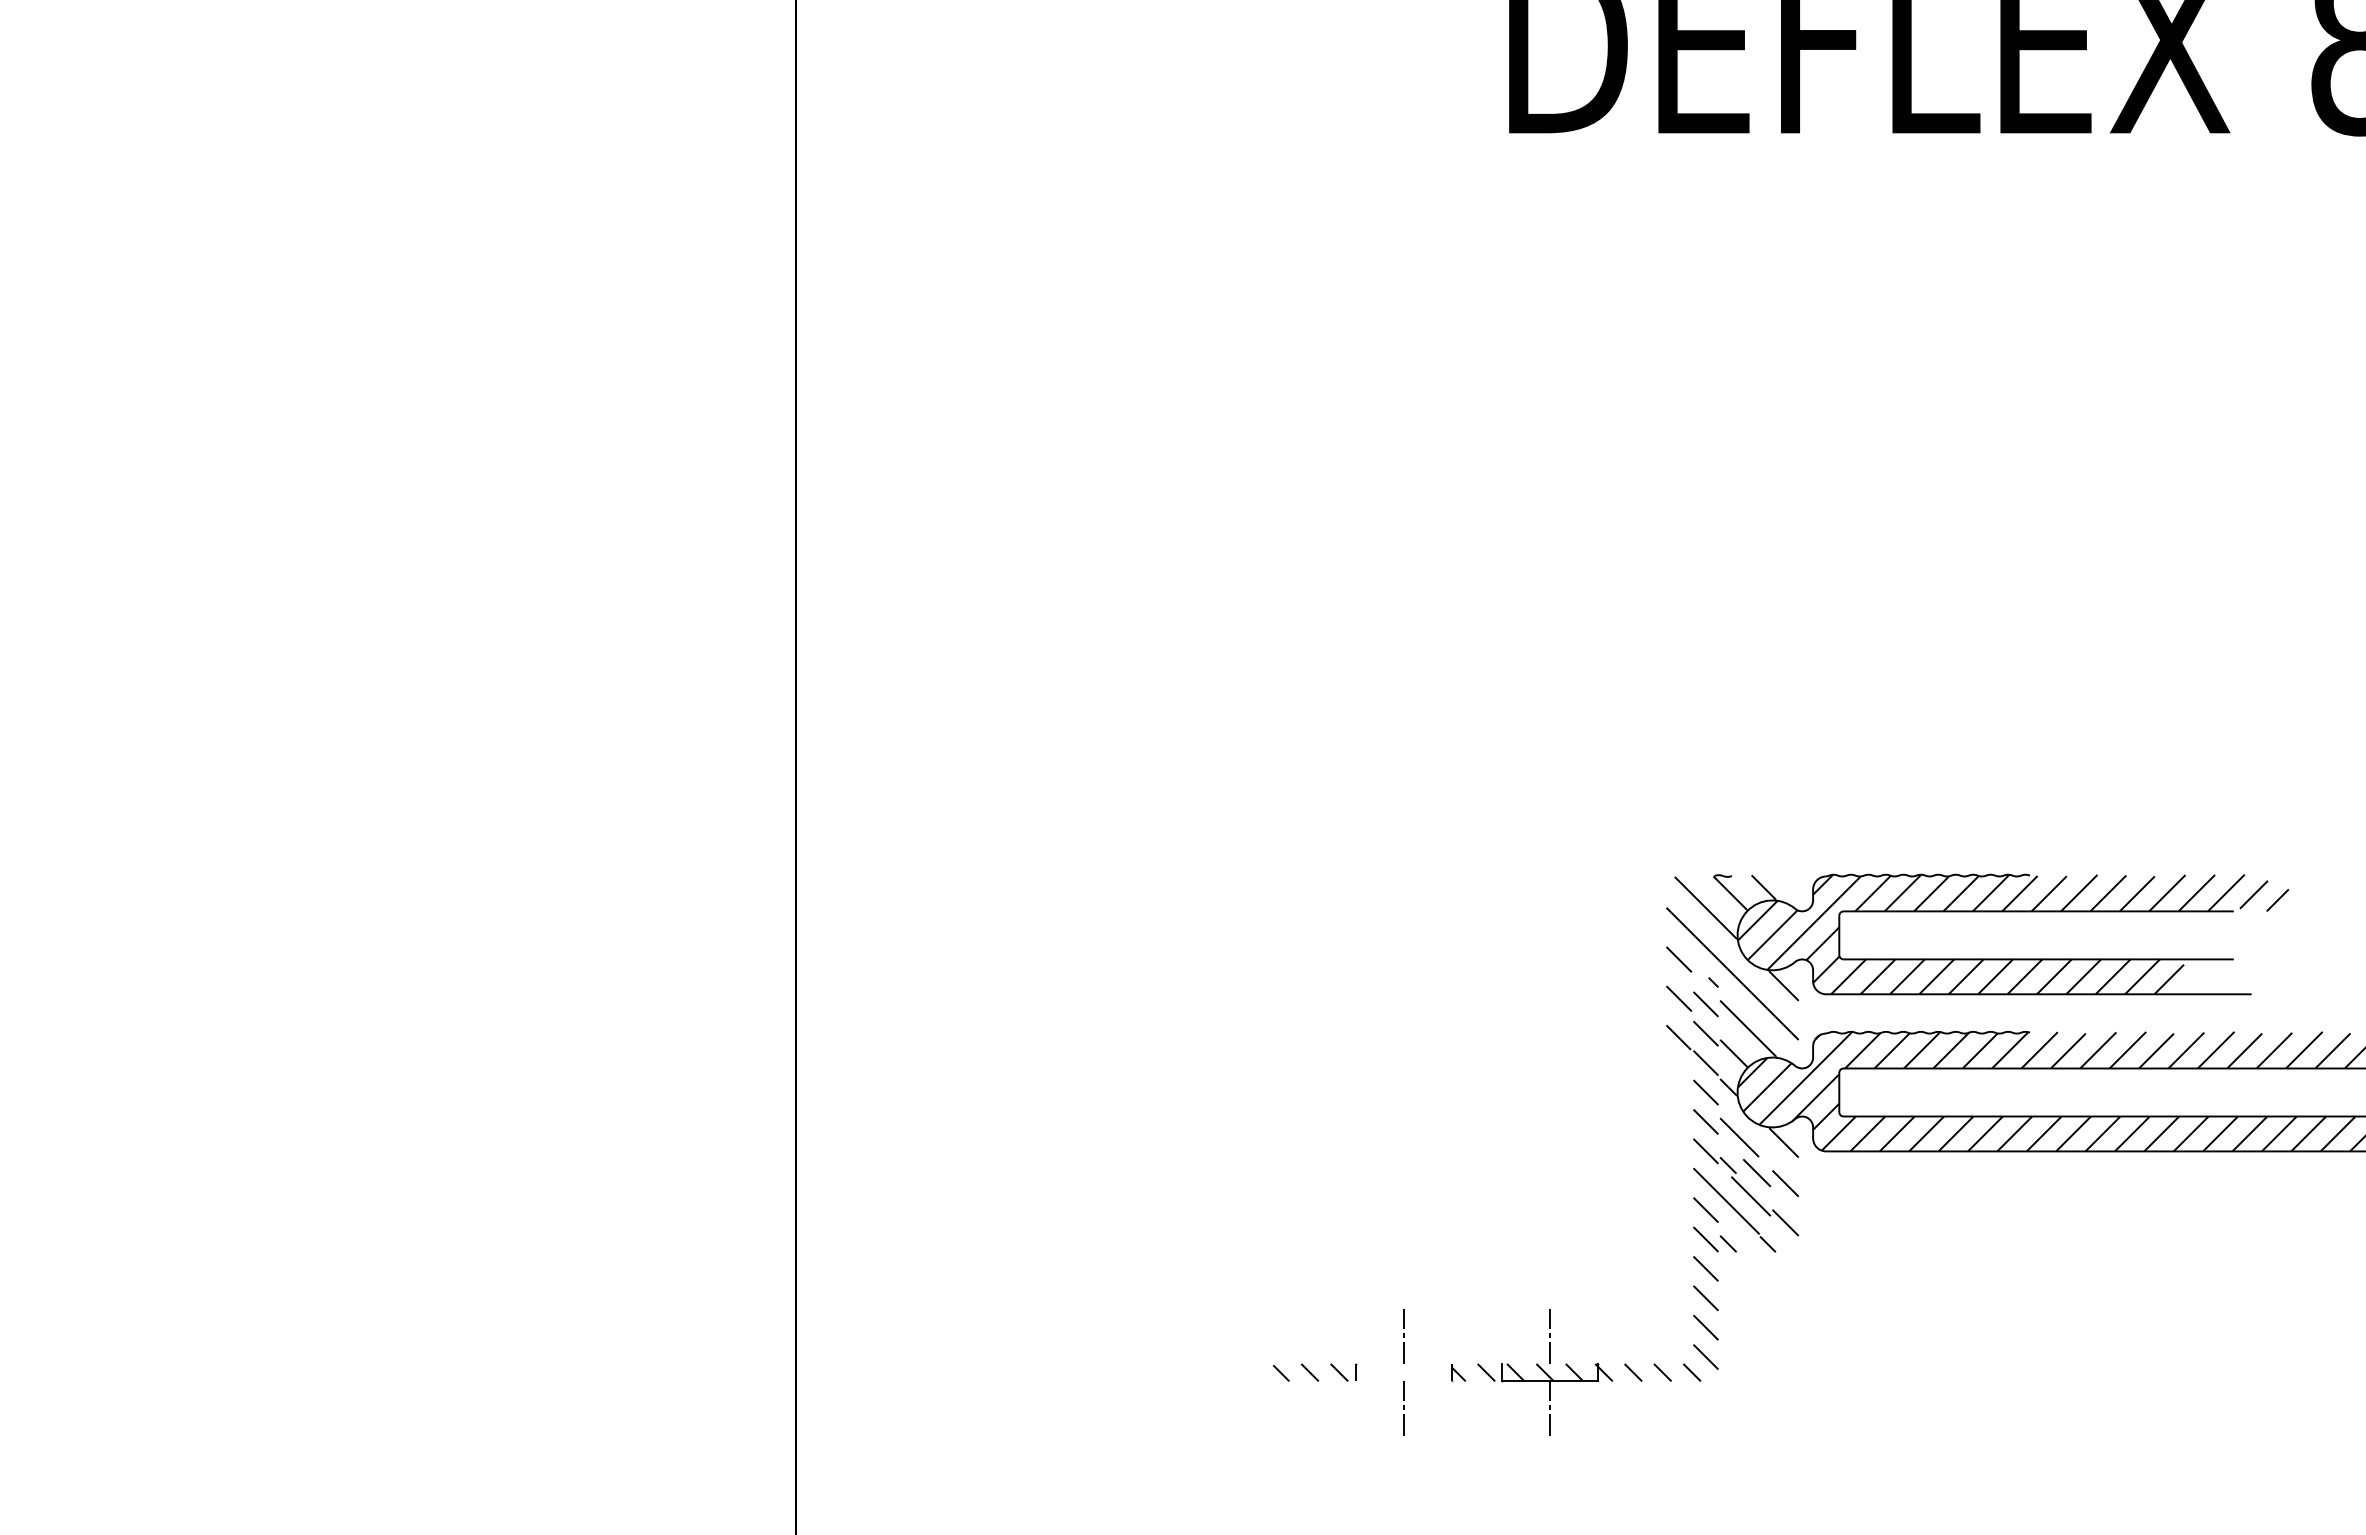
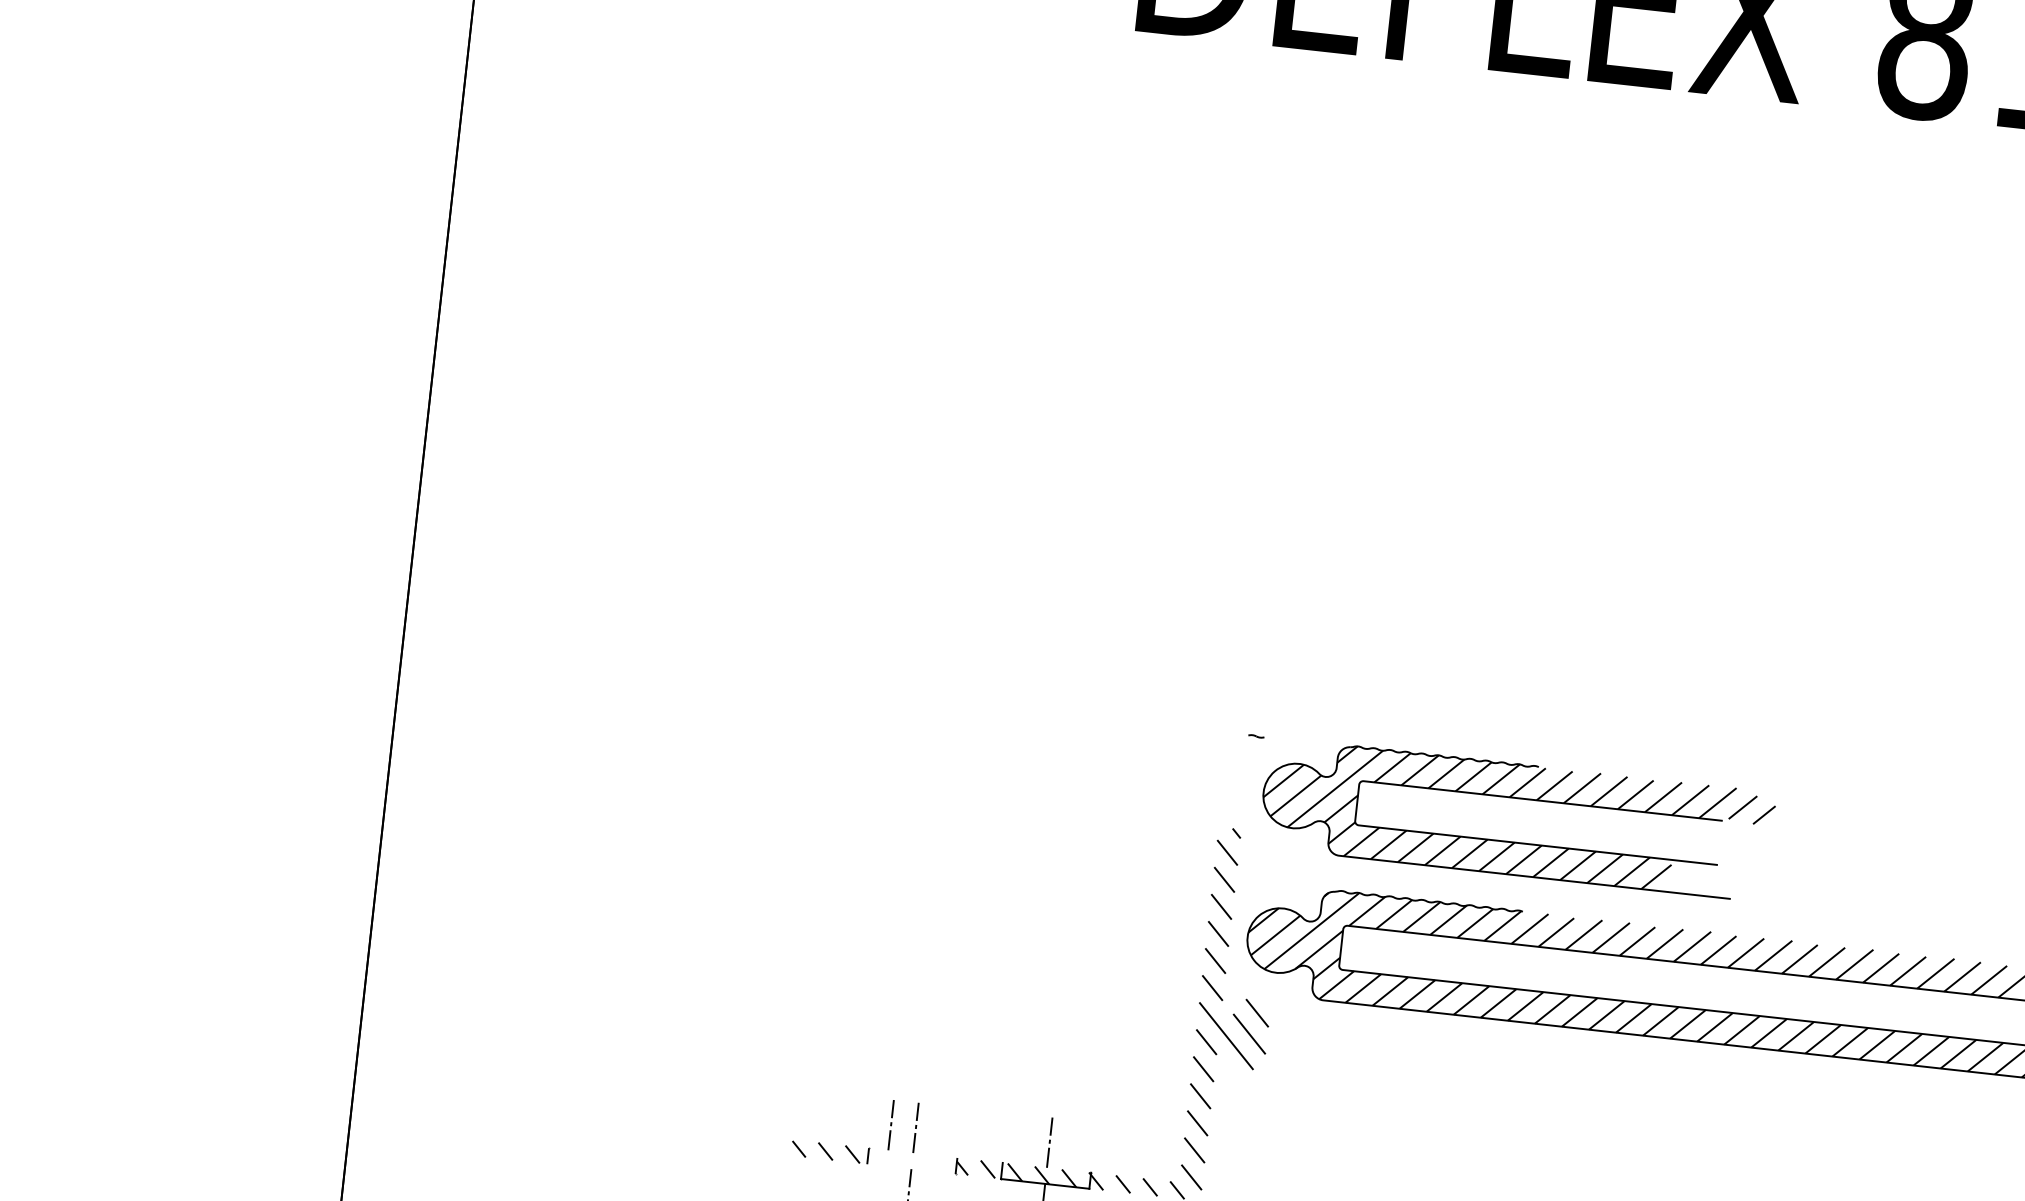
hatch: (1732, 1063) -> (1245, 909), removed
line: (1376, 1336) -> (890, 1124), added

